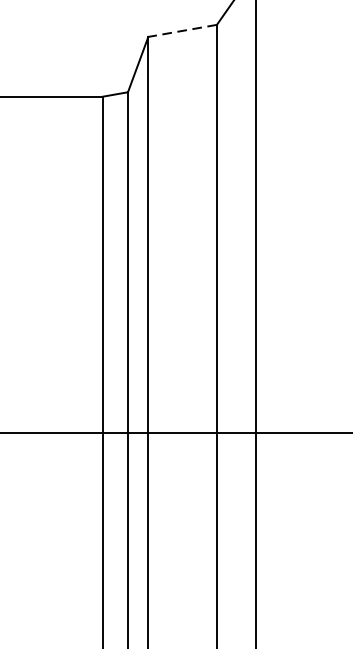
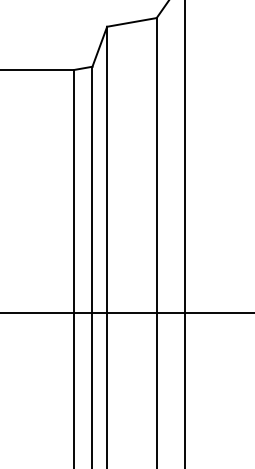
line: (182, 31) -> (131, 22), dashed -> solid

